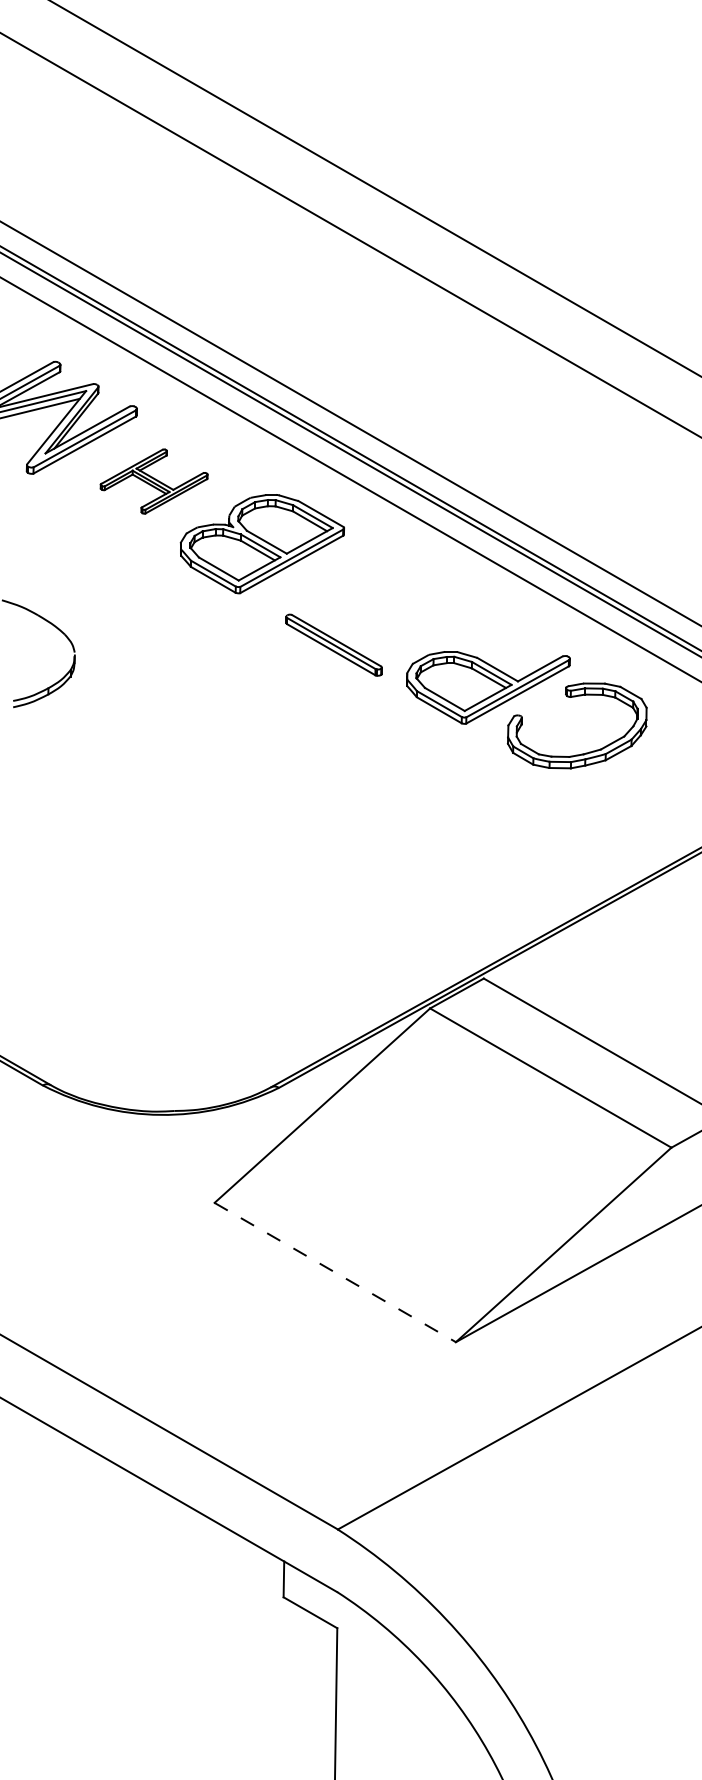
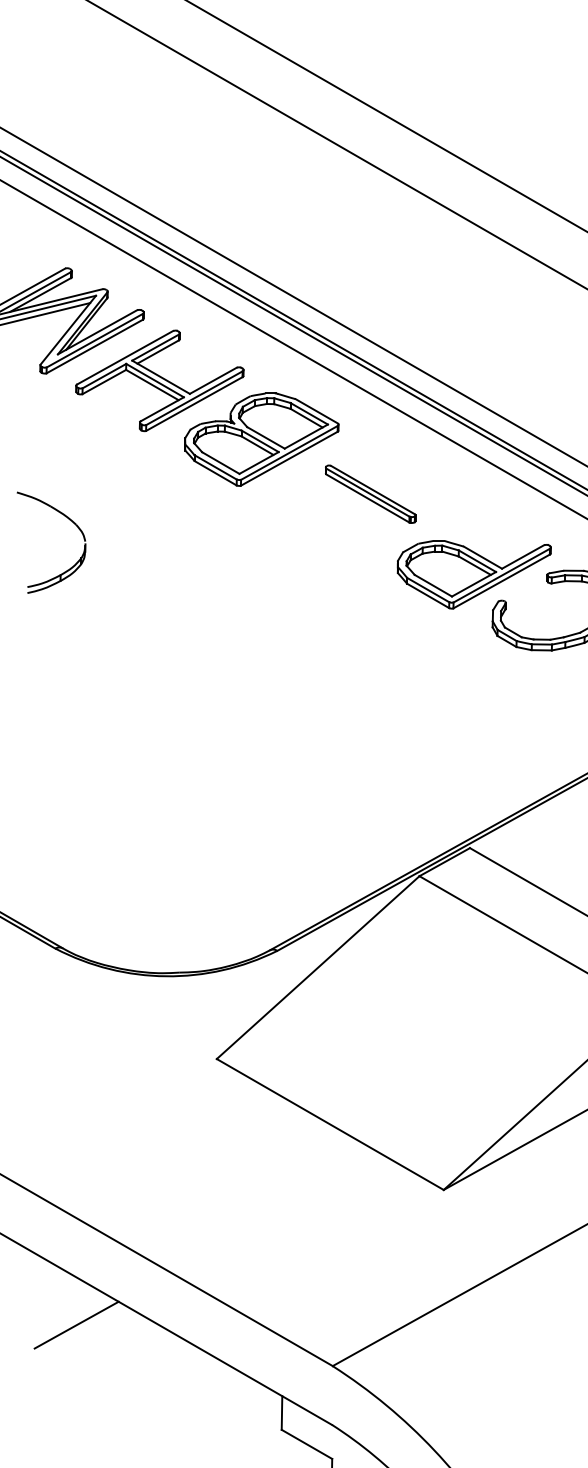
part: (154, 481) -> (160, 380), size x1.67
part: (333, 644) -> (369, 493), moved
line: (335, 1272) -> (330, 1124), dashed -> solid
line: (65, 1485) -> (76, 1324), added

